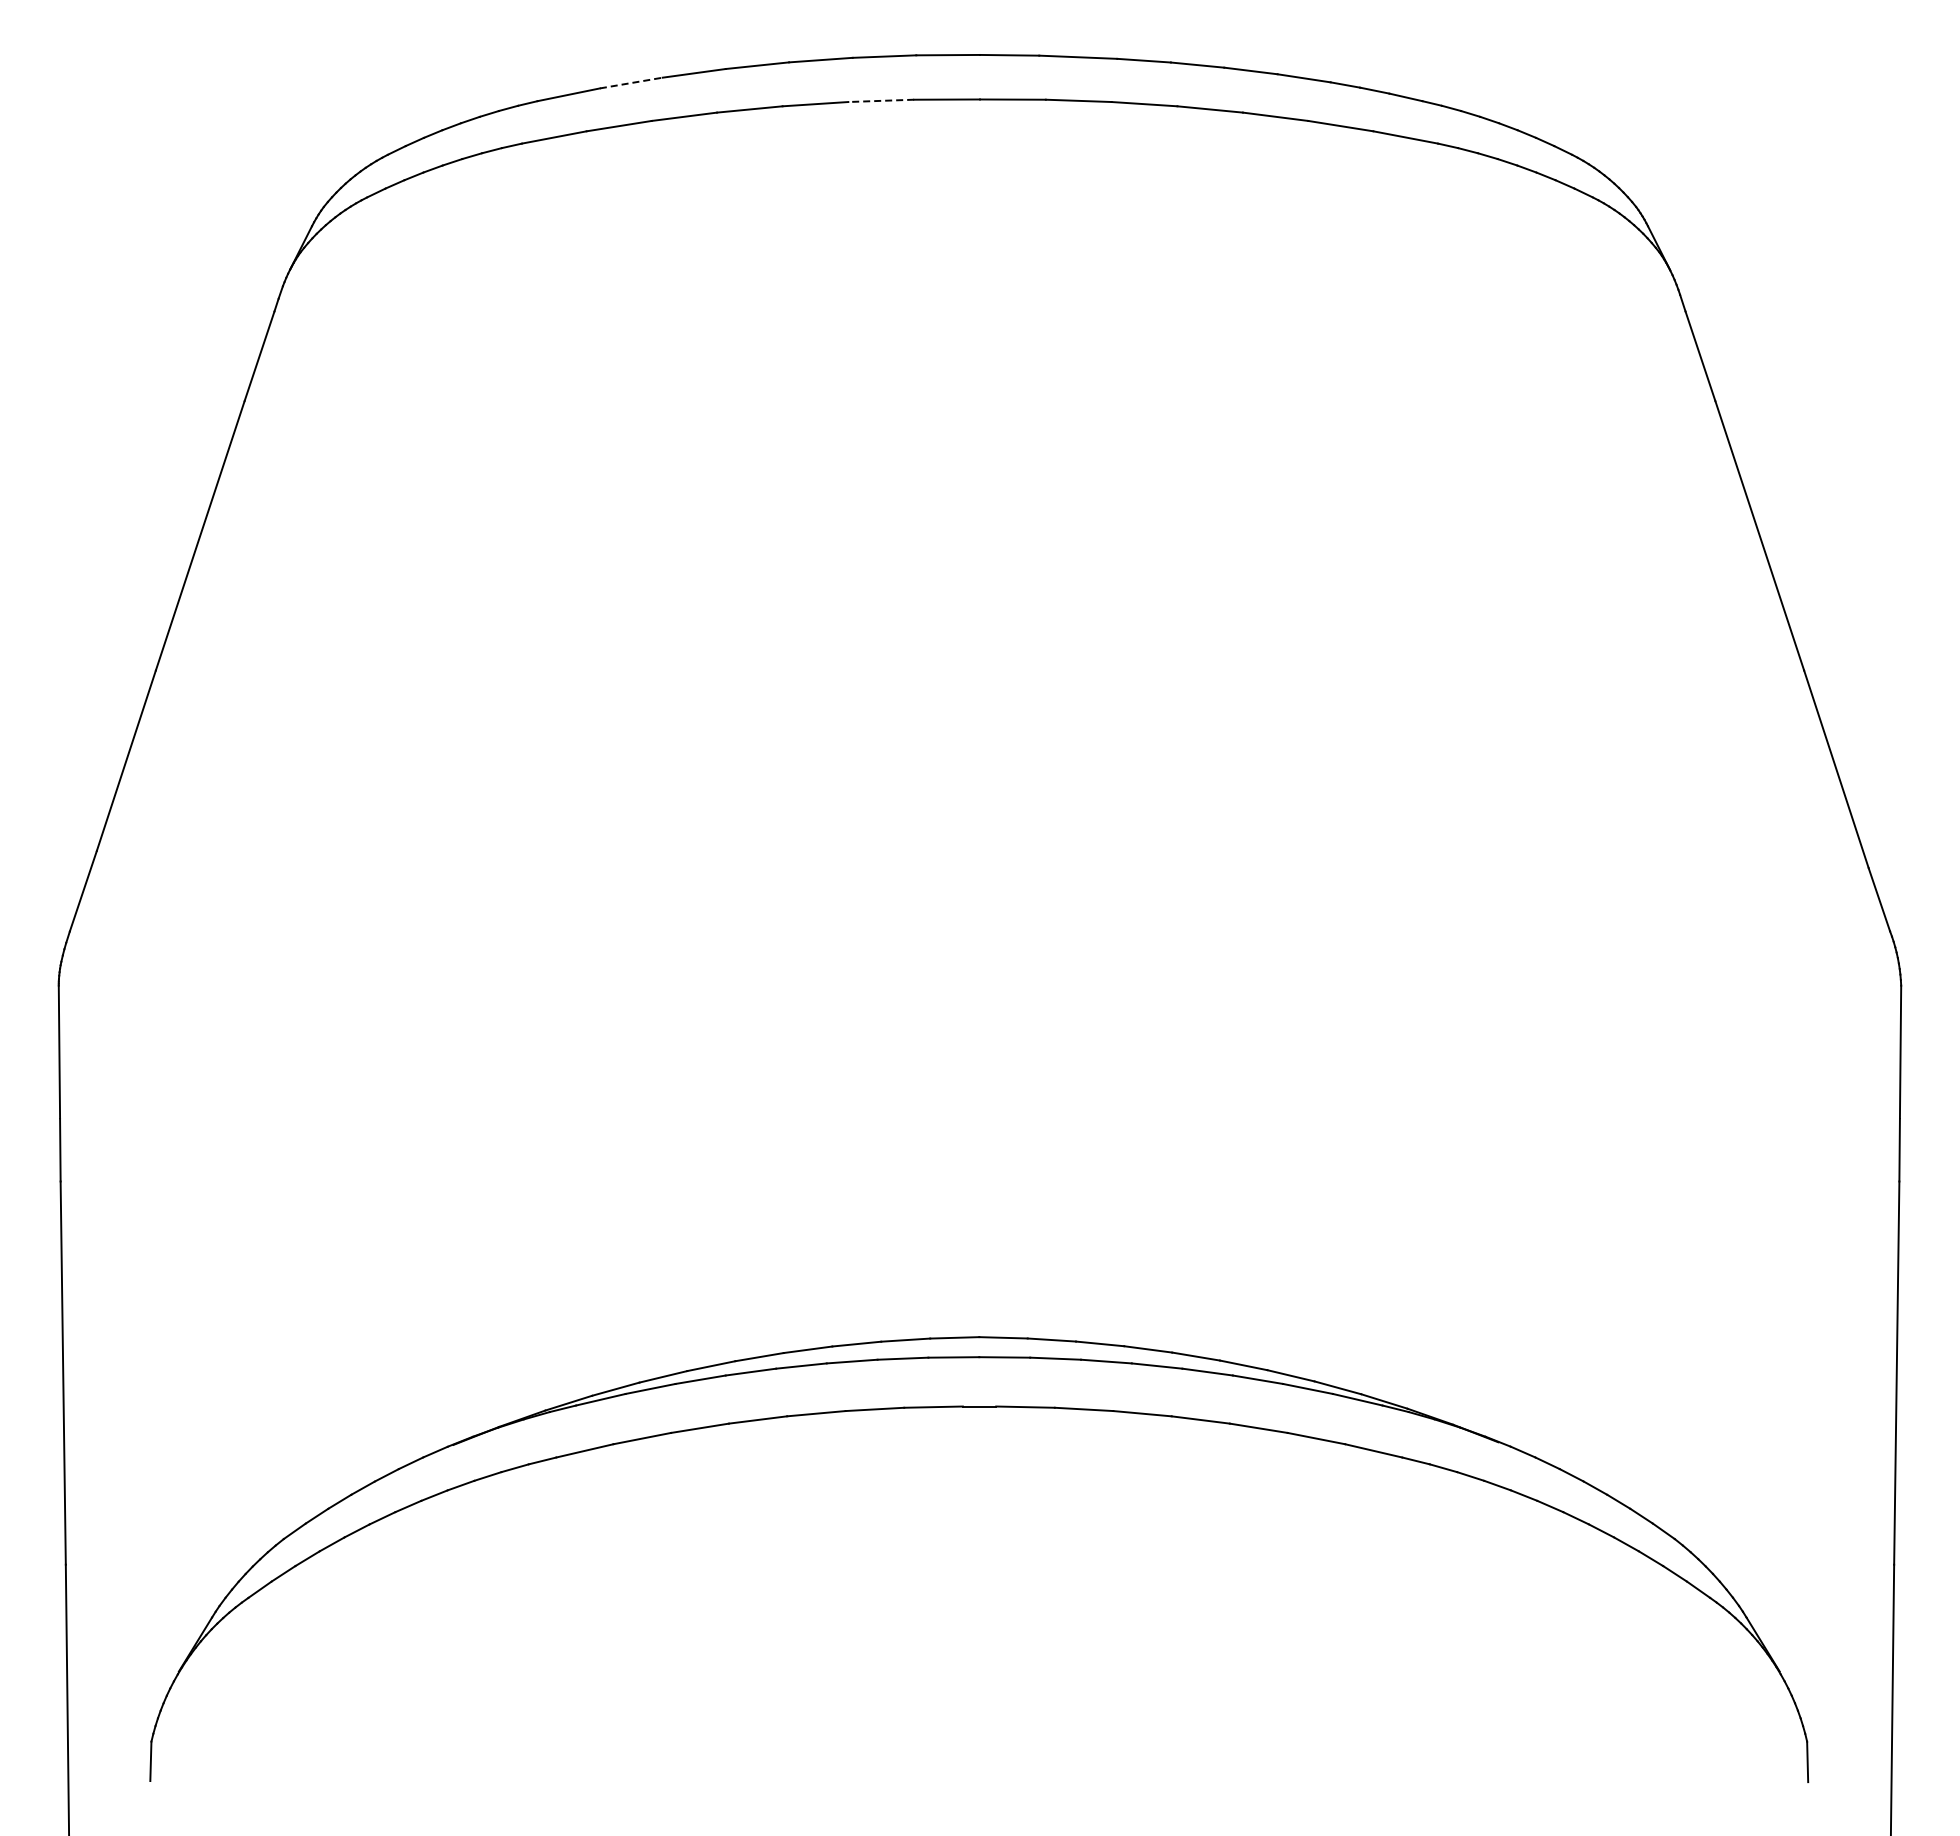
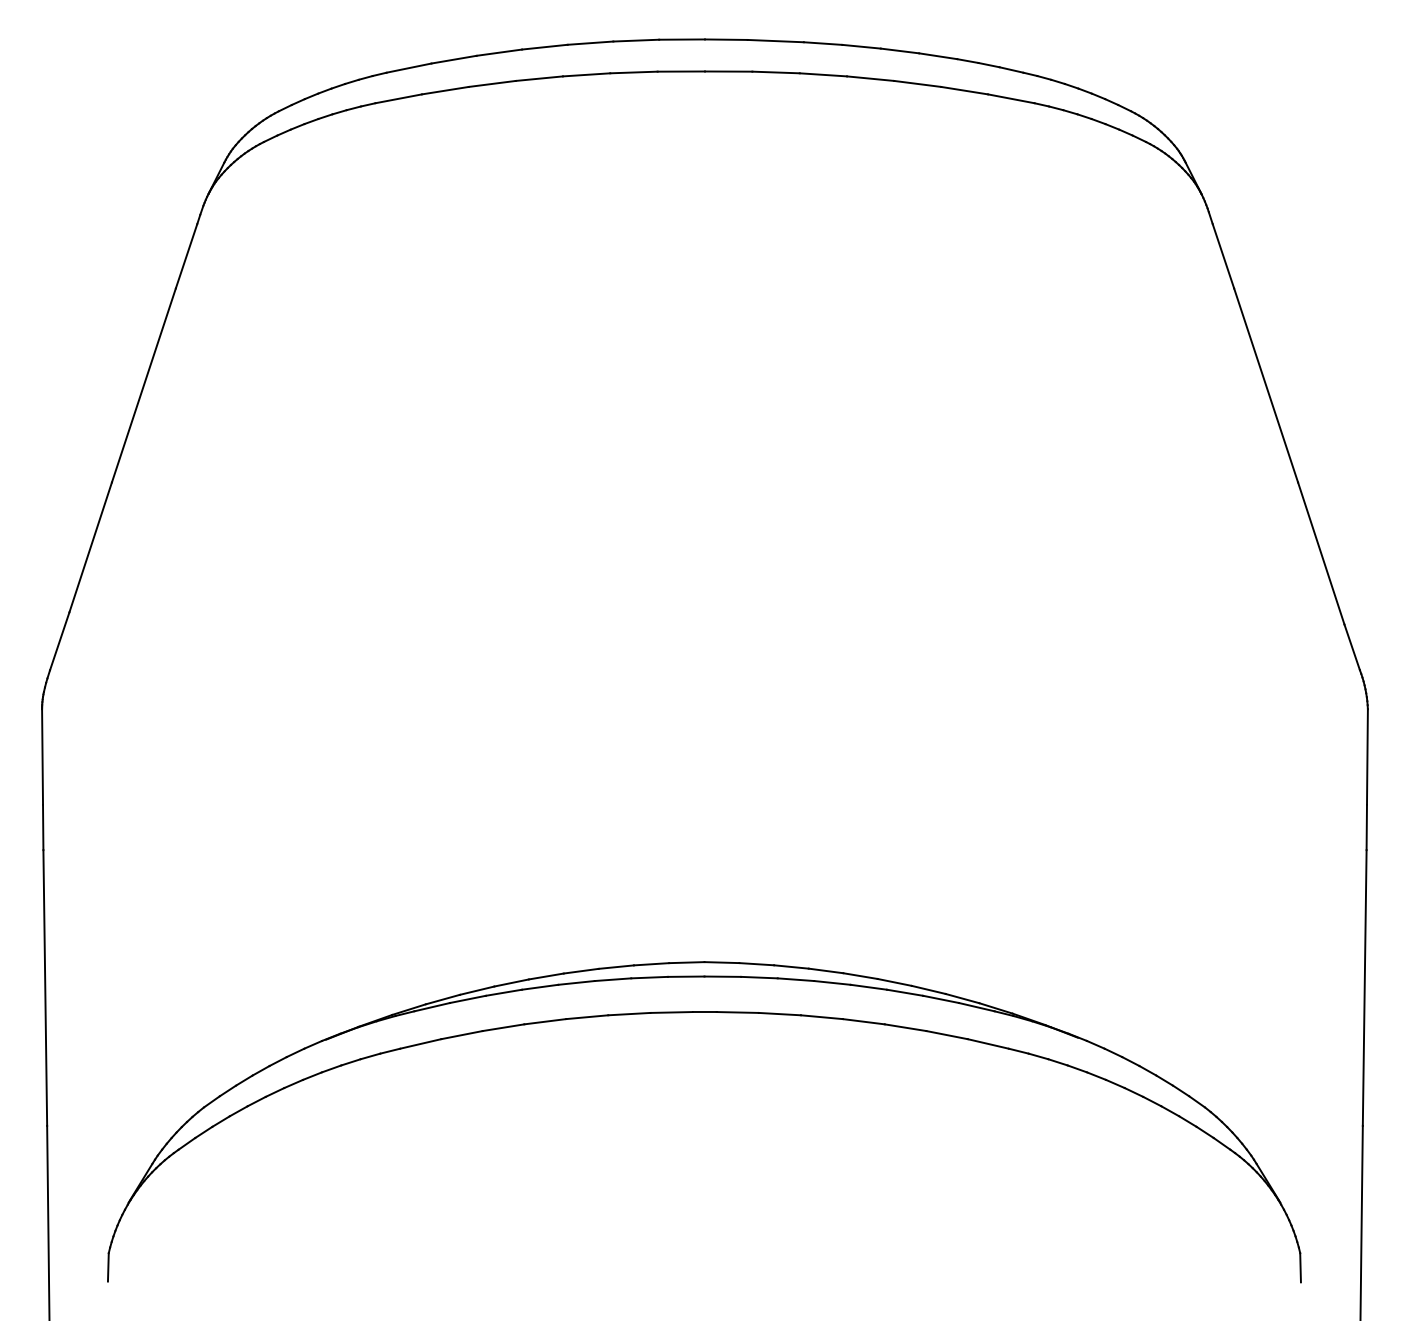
line: (631, 83) -> (454, 59), dashed -> solid
line: (881, 100) -> (634, 72), dashed -> solid

